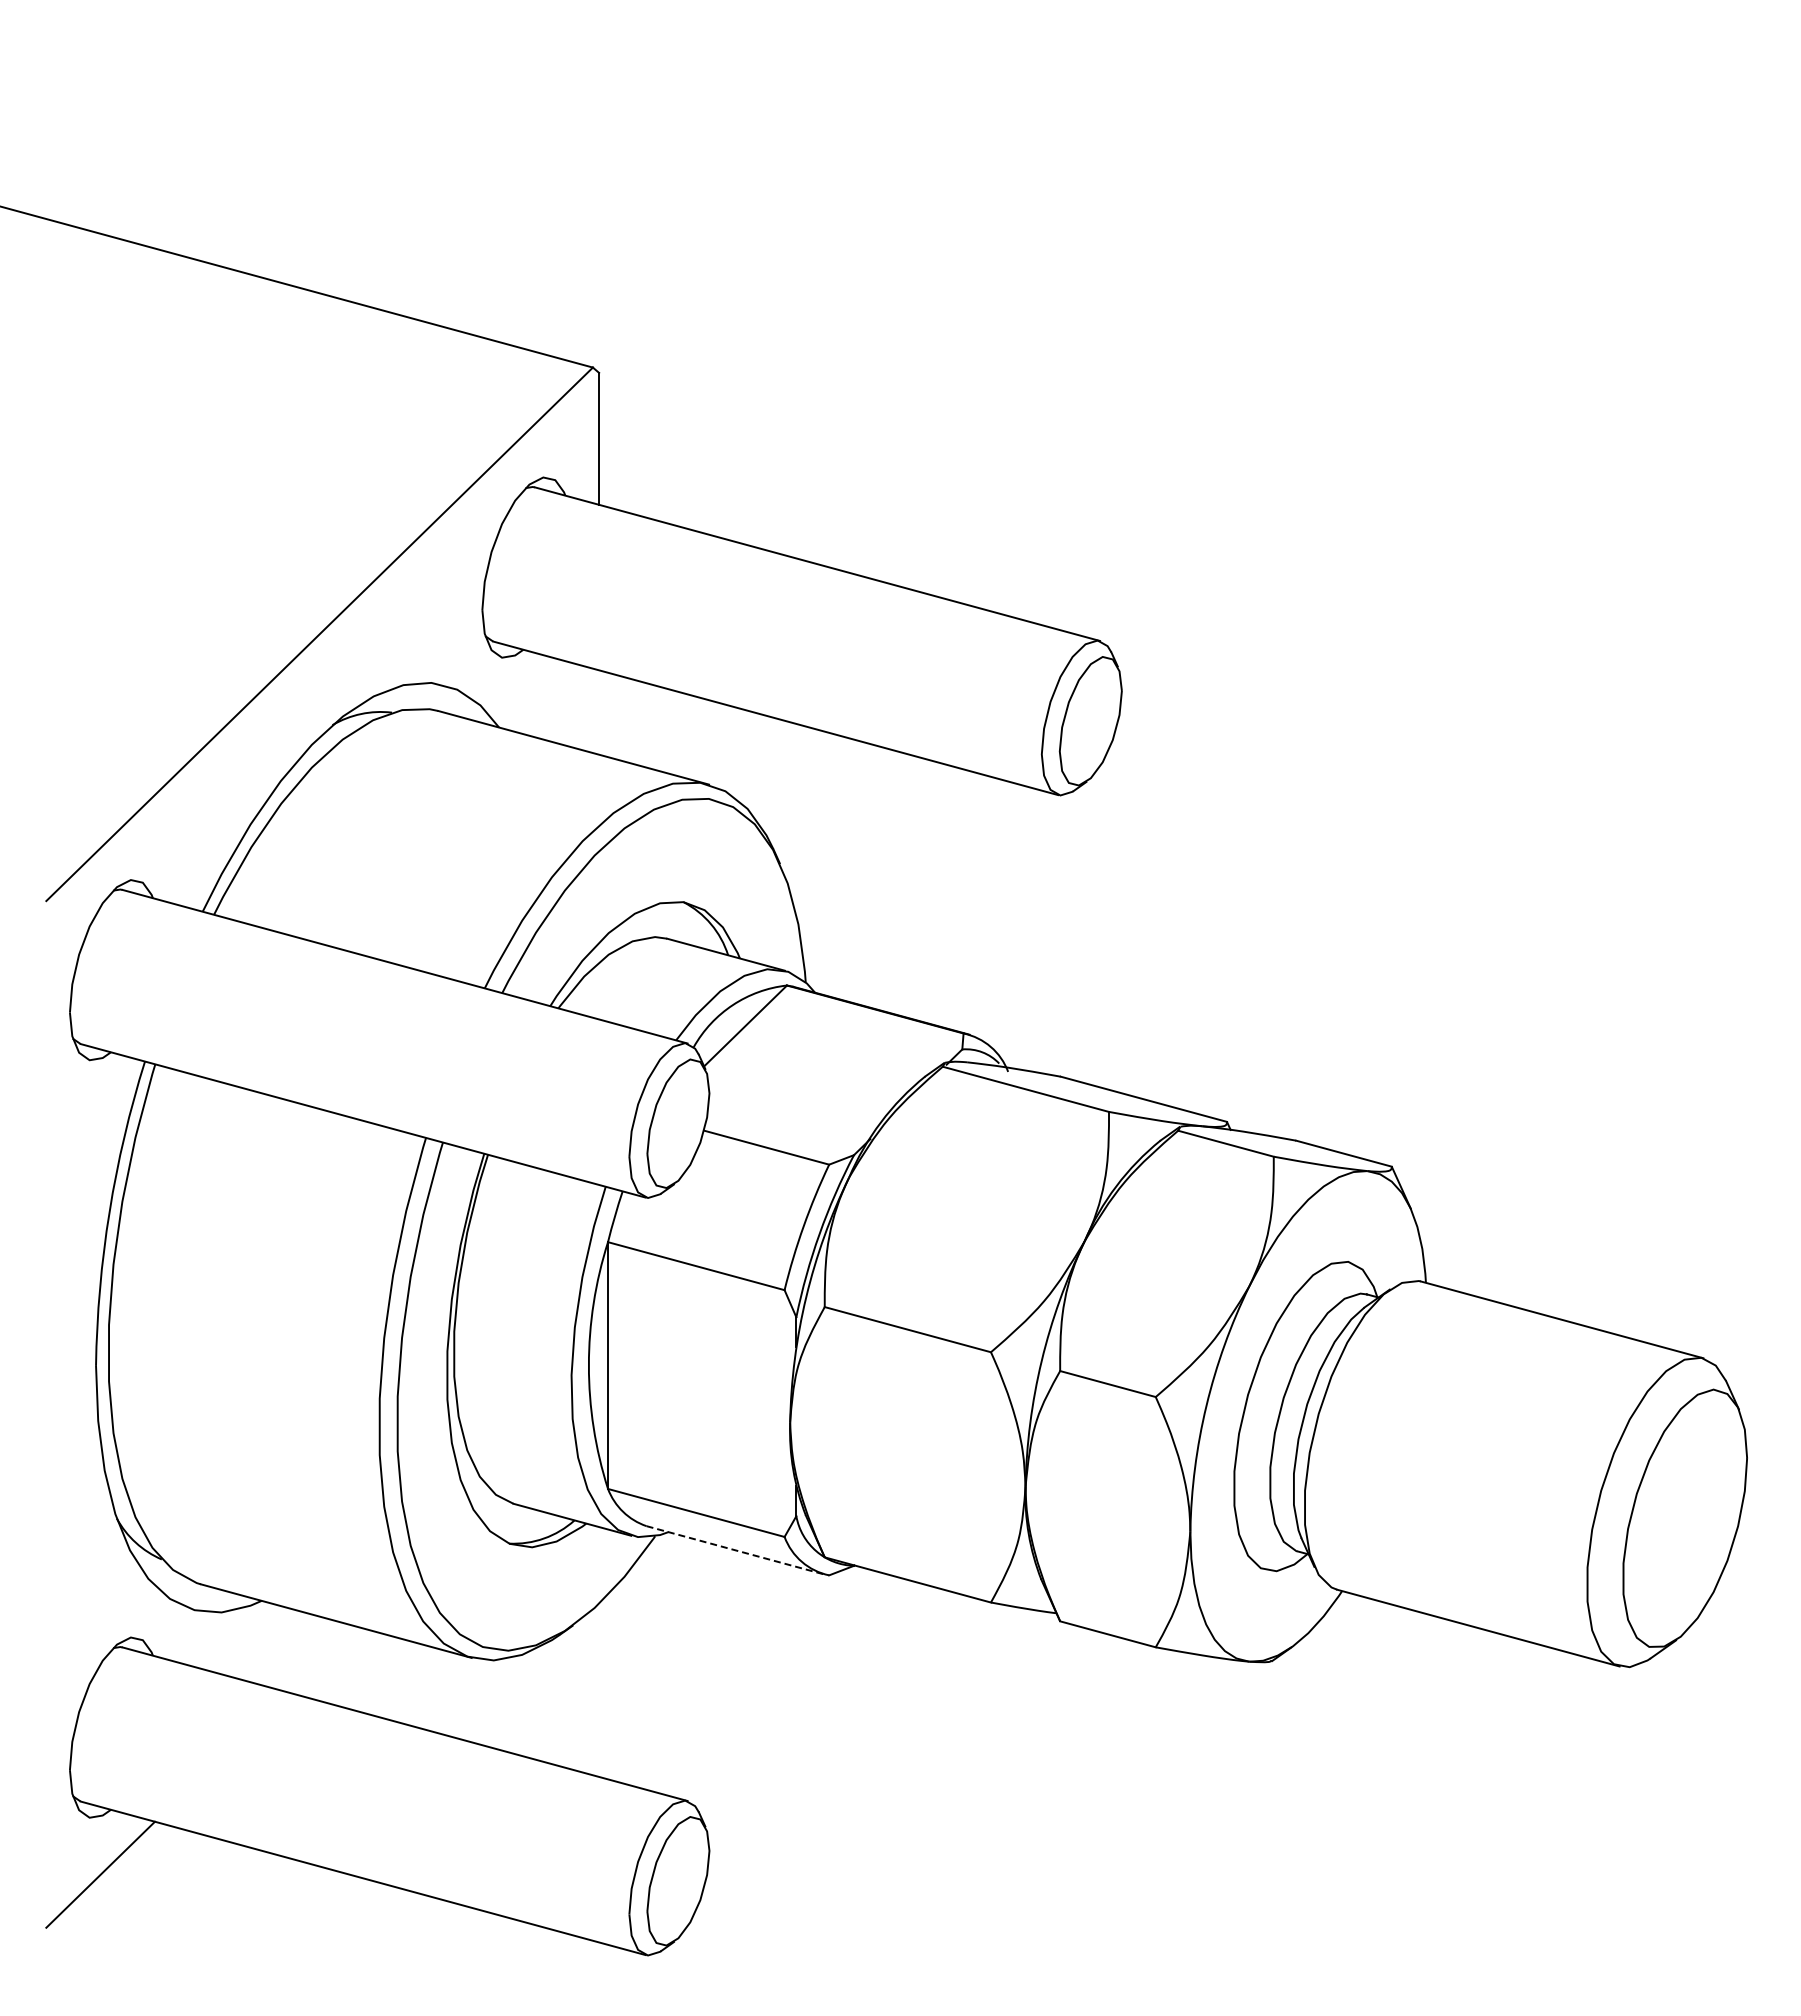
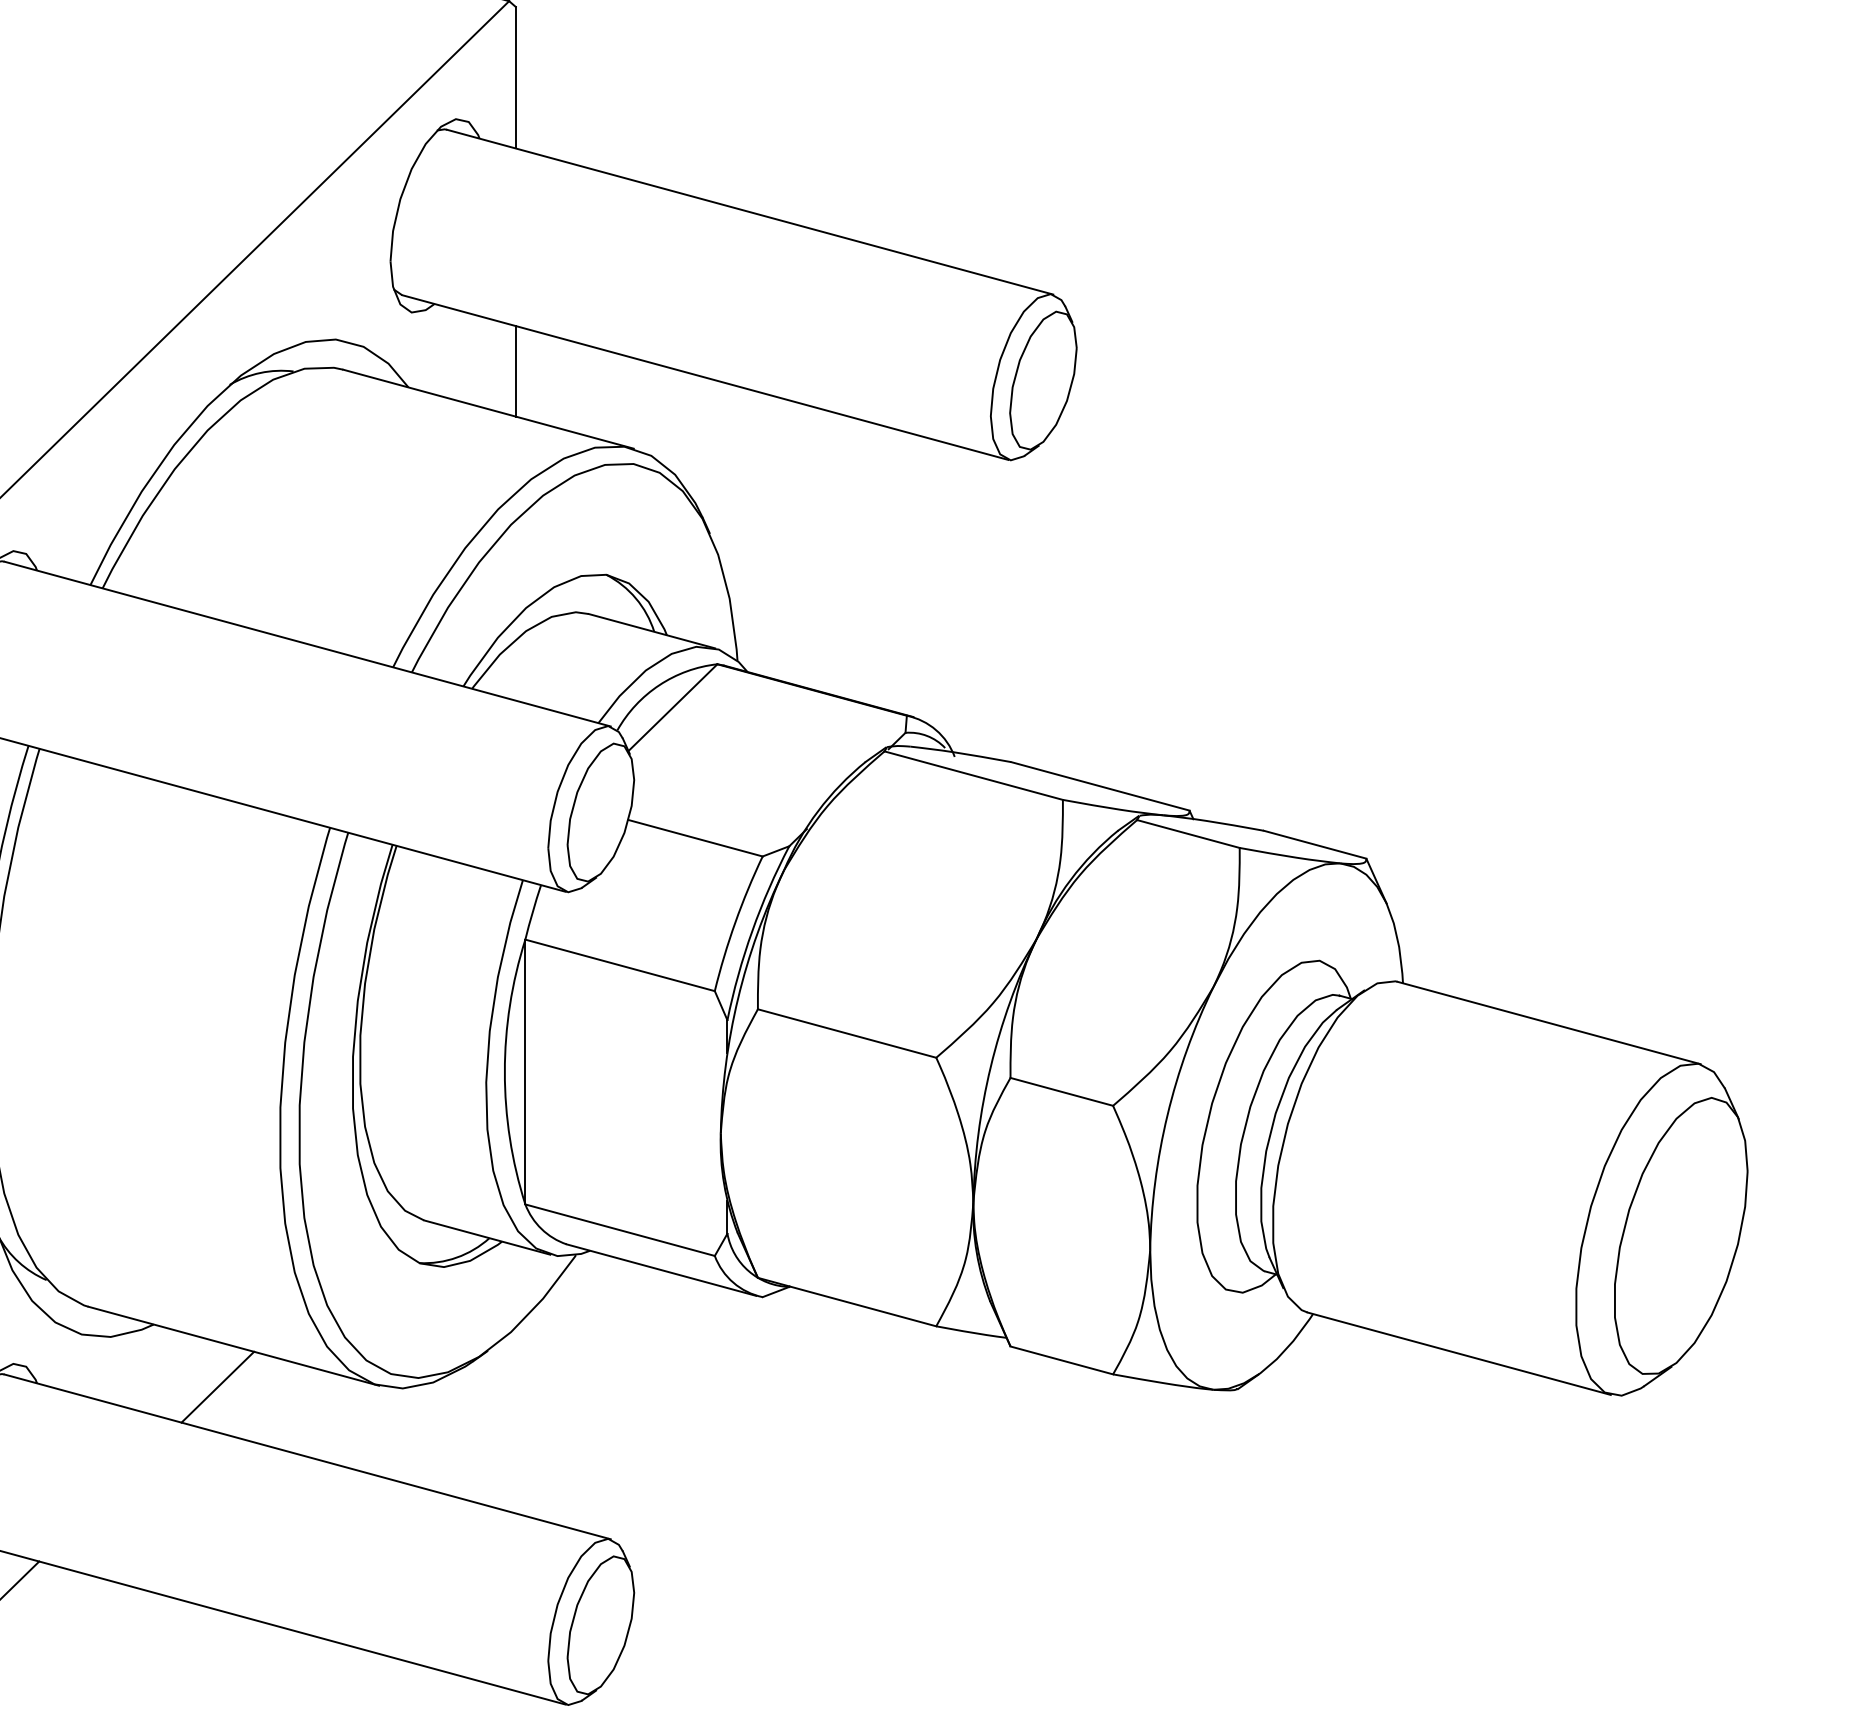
line: (599, 712) -> (516, 371), added
line: (735, 1550) -> (662, 1270), dashed -> solid
line: (321, 1659) -> (217, 1387), added

